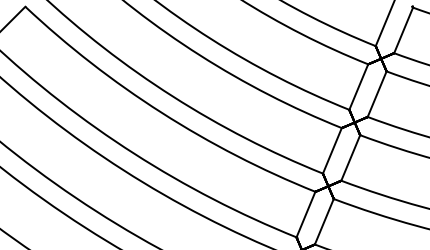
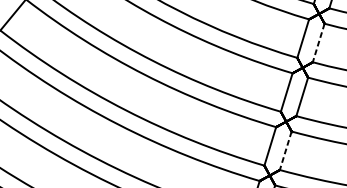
line: (377, 94) -> (319, 43), solid -> dashed
line: (324, 221) -> (285, 150), solid -> dashed

